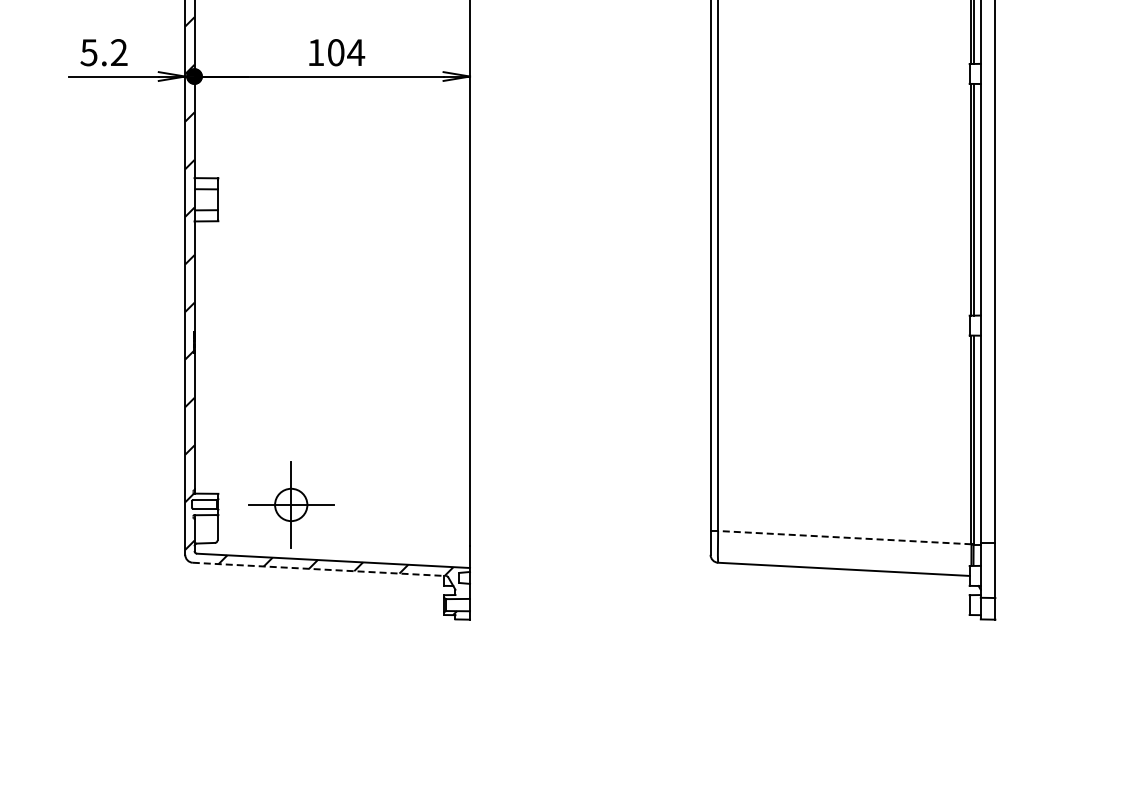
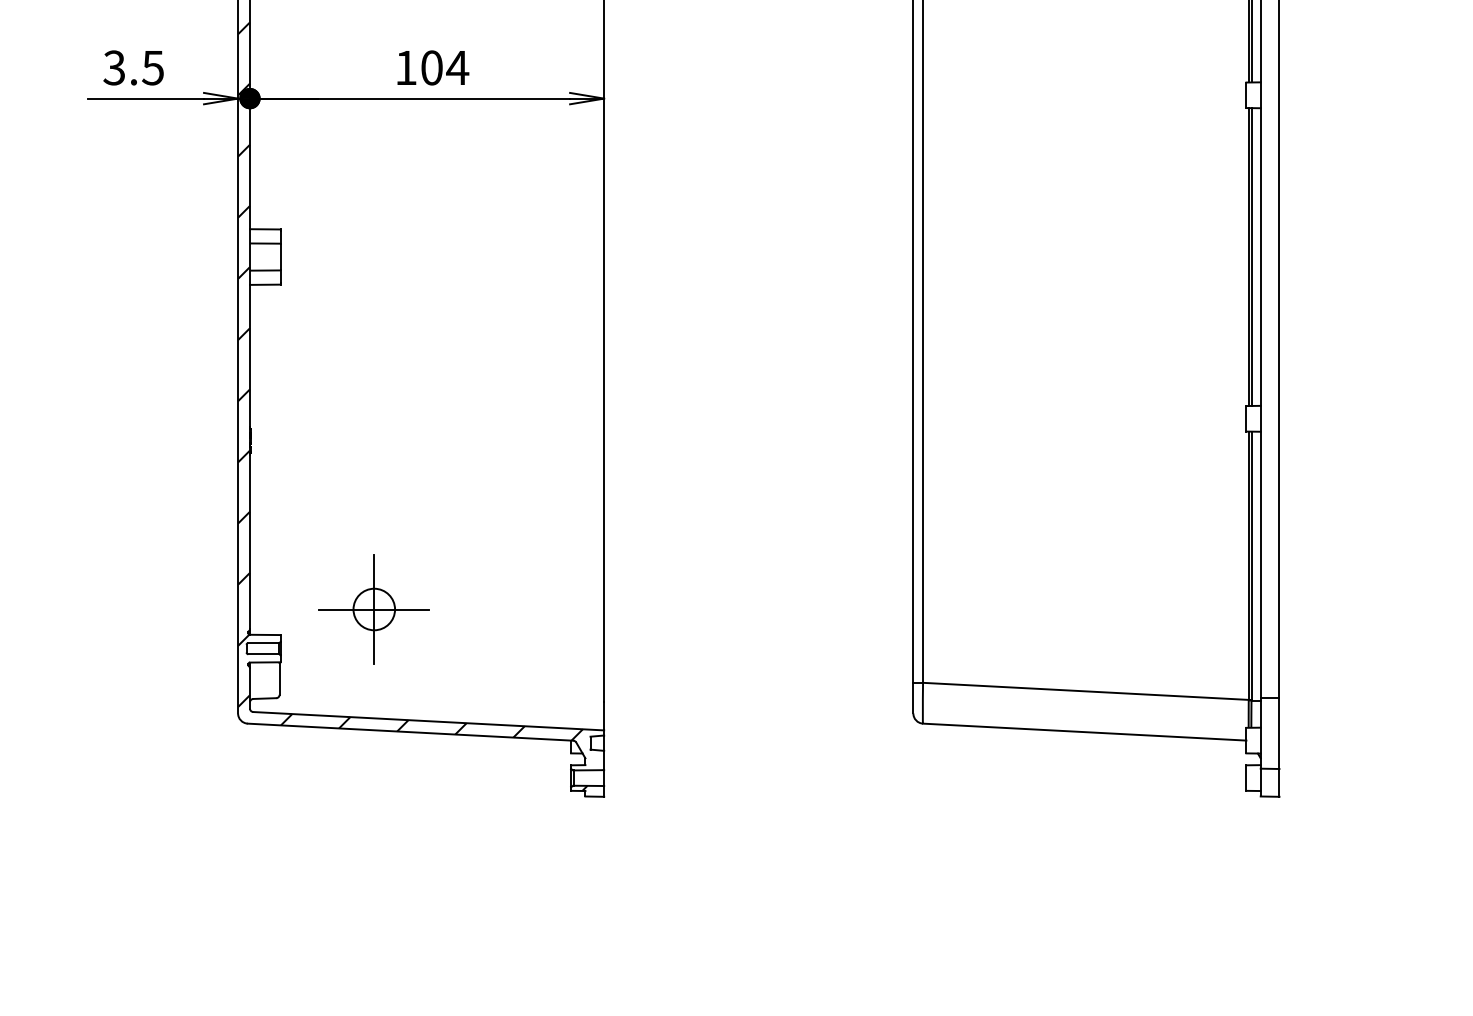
text: (104, 52) -> (134, 67), 5.2 -> 3.5
part: (291, 504) -> (374, 608), moved
line: (844, 537) -> (1085, 691), dashed -> solid
line: (319, 569) -> (410, 732), dashed -> solid

